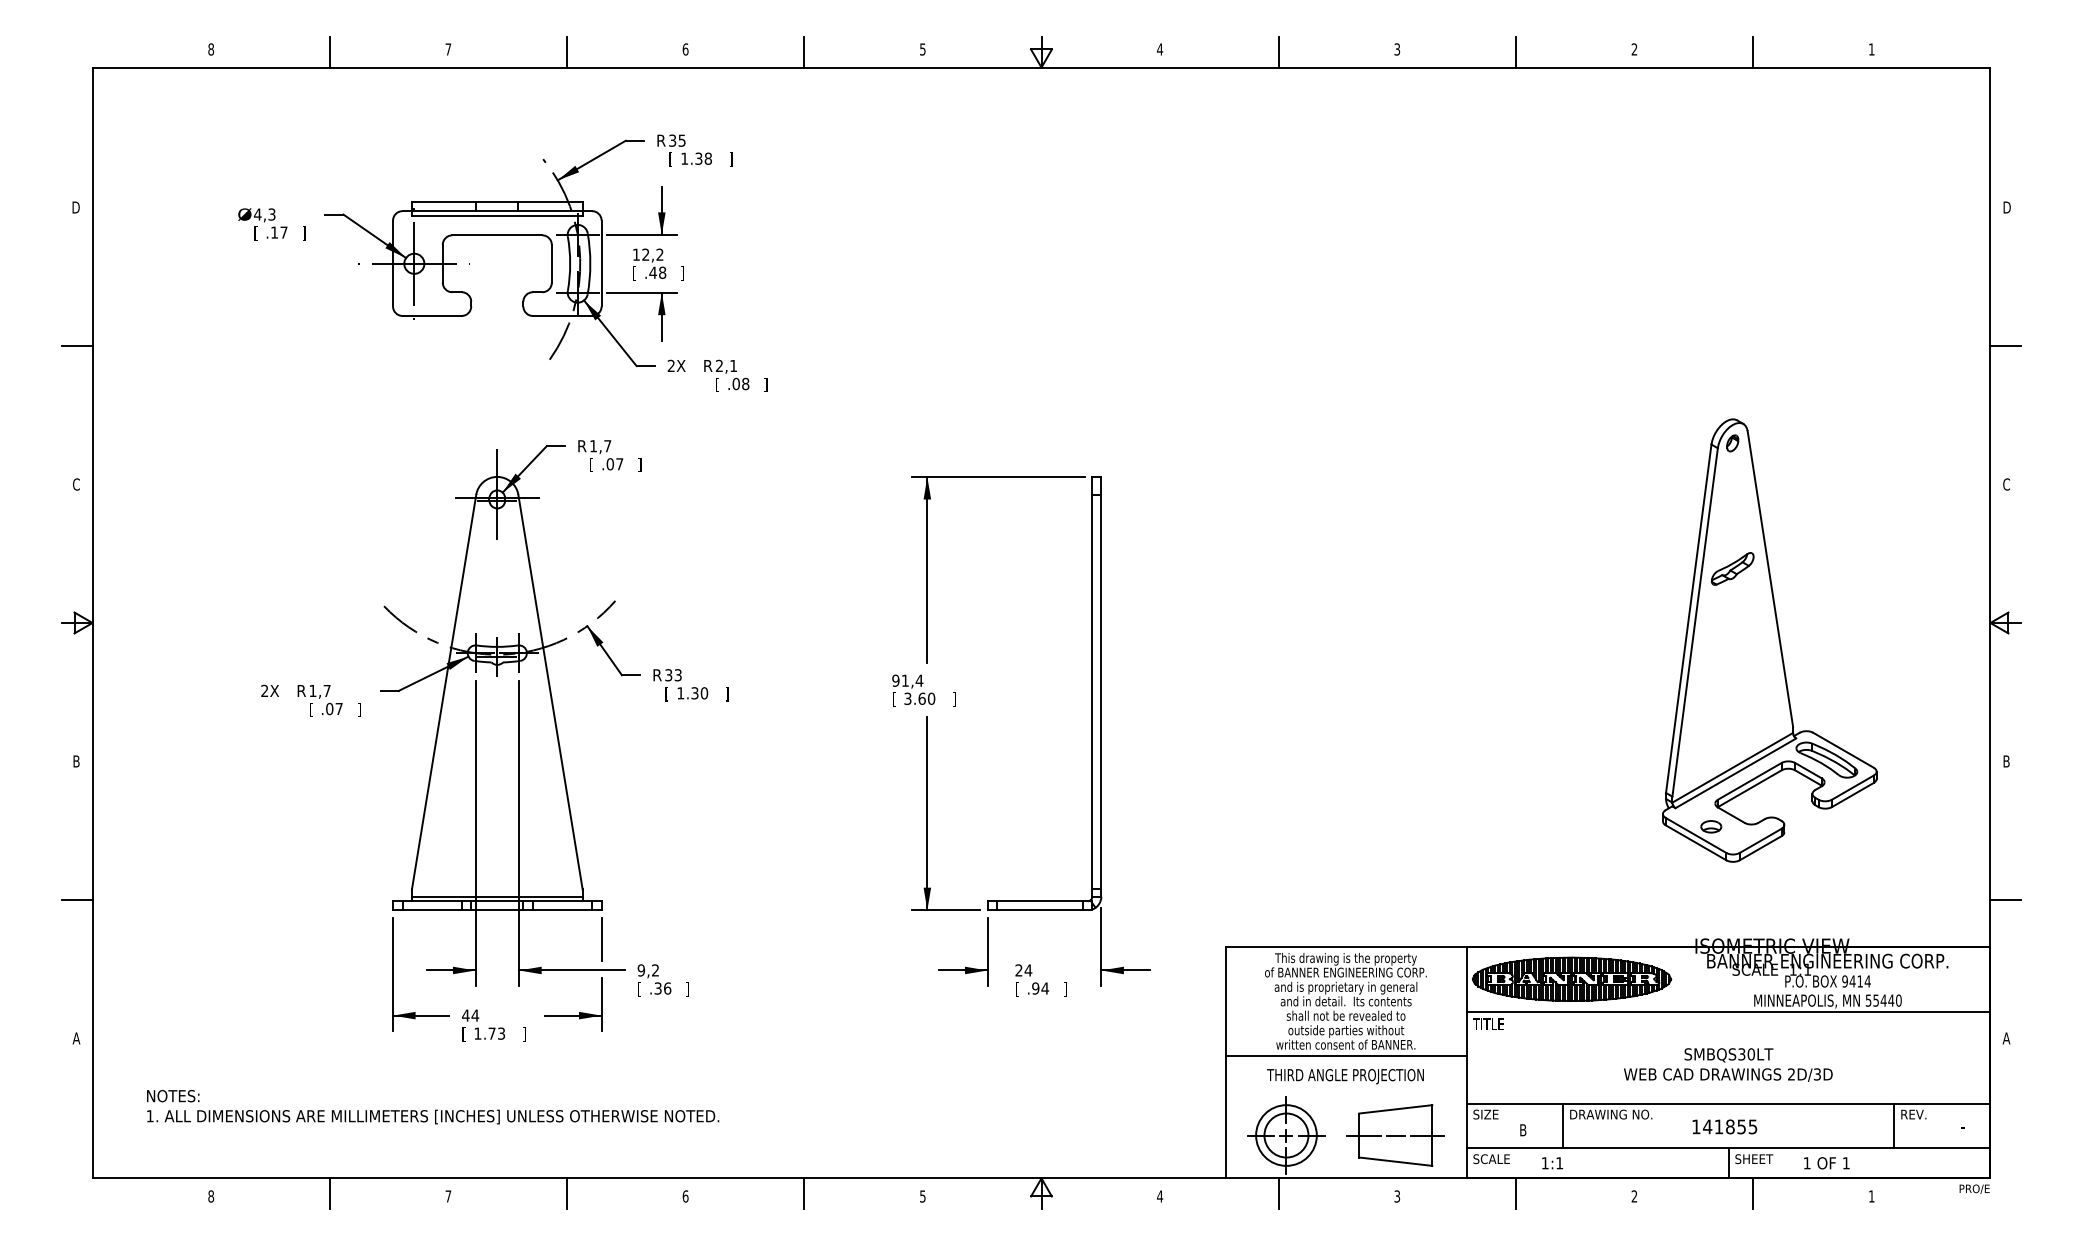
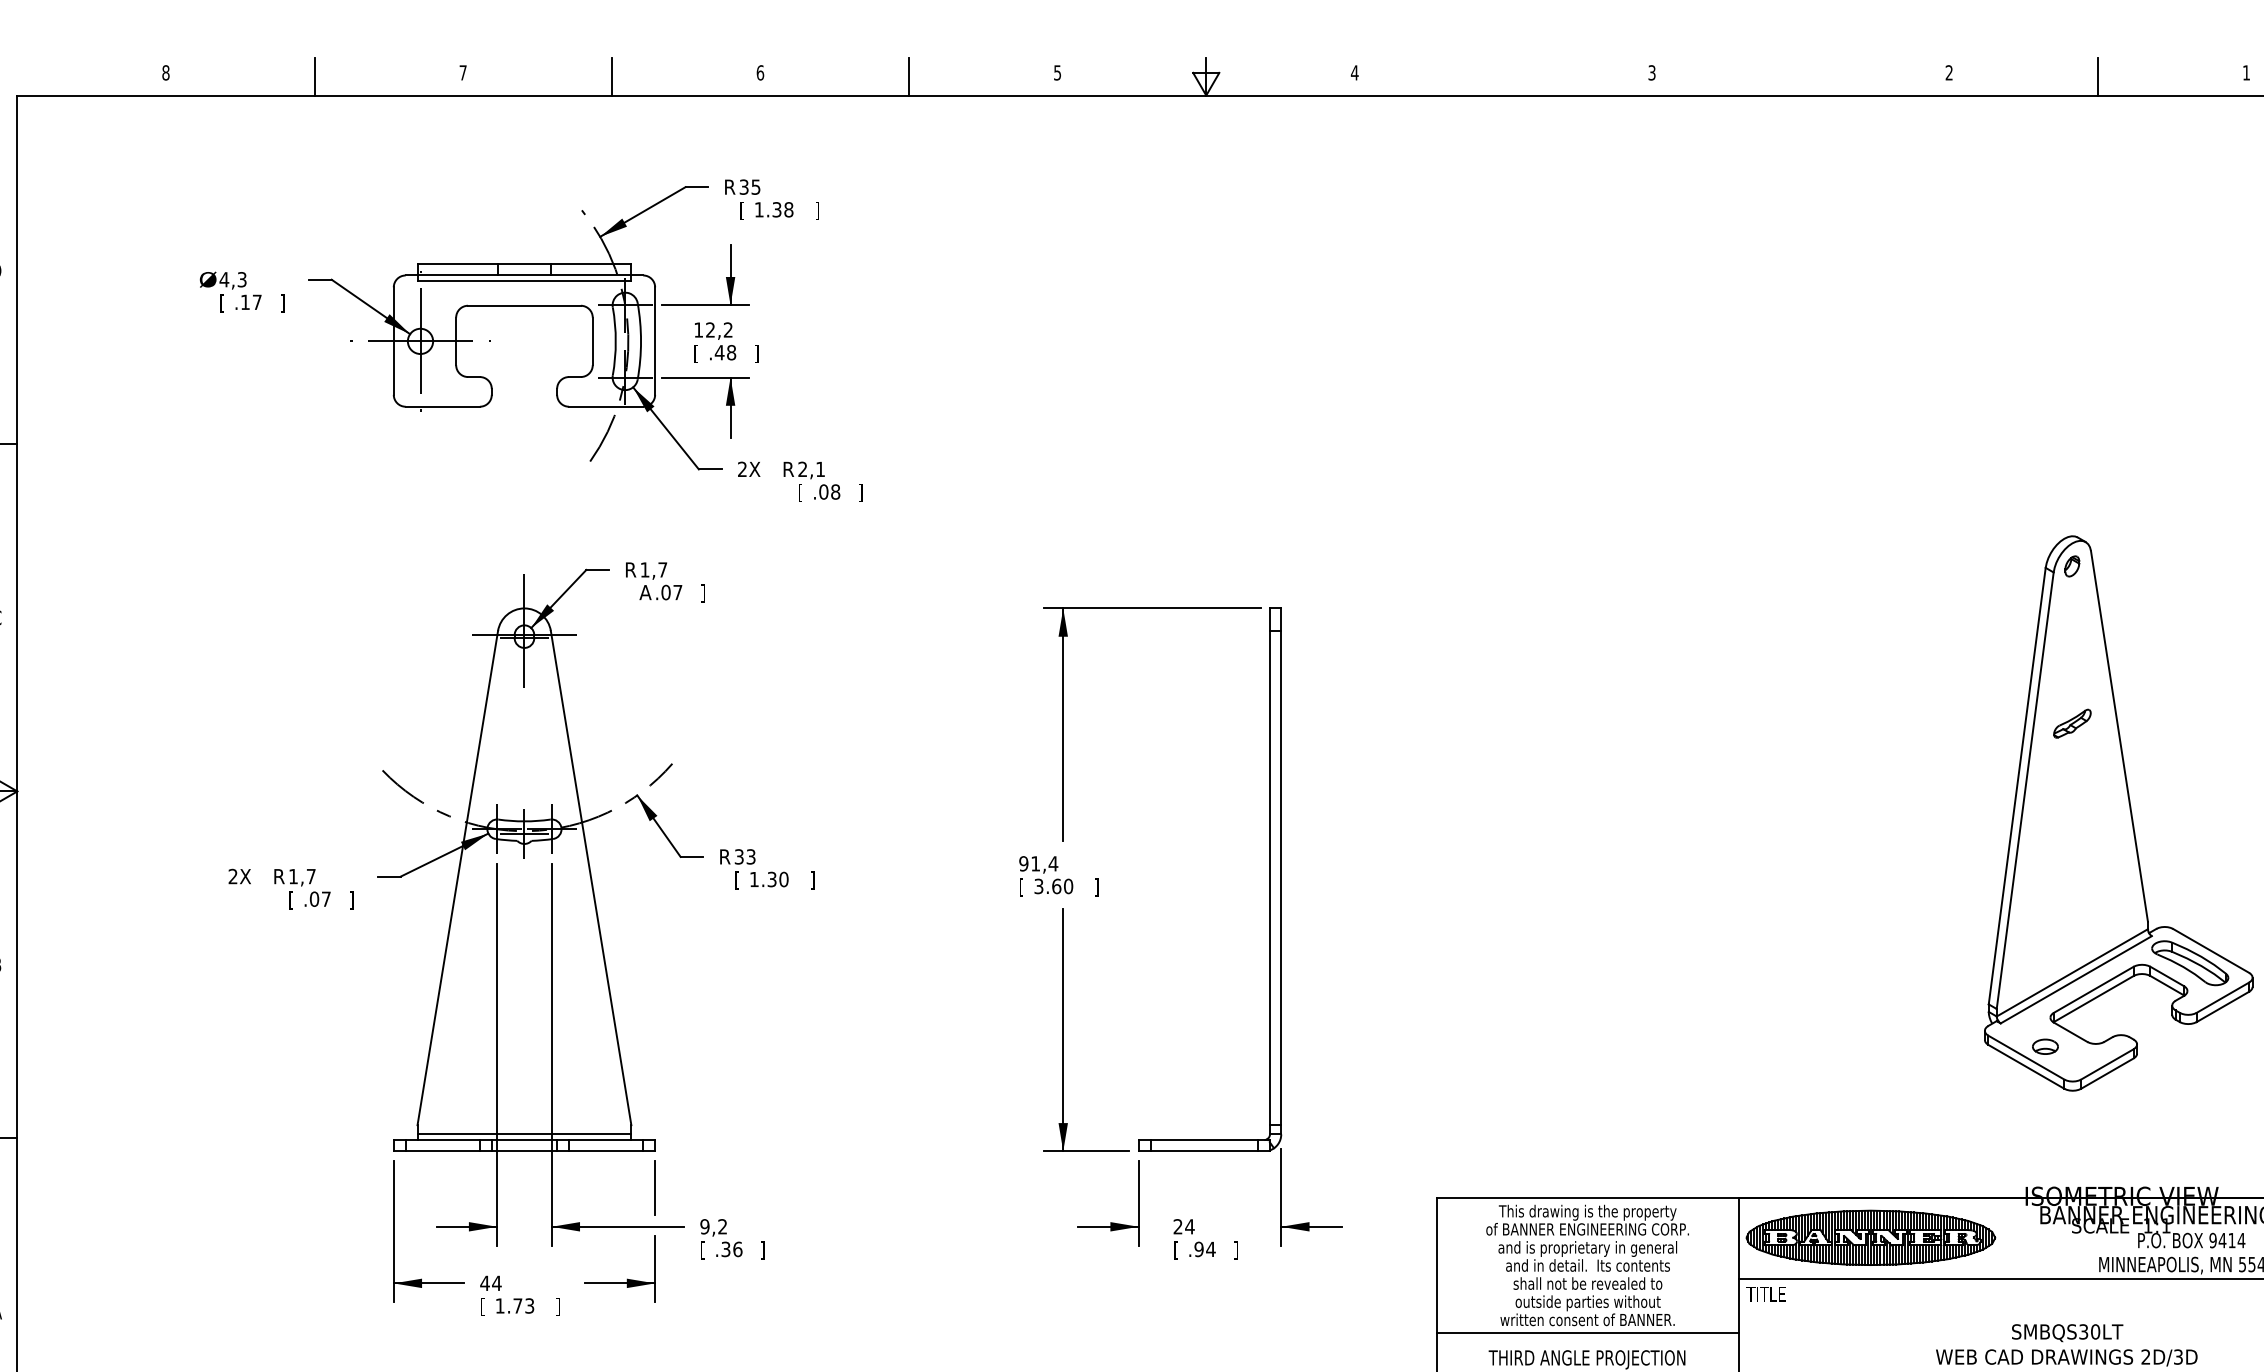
line: (1278, 52) -> (1503, 76), removed
line: (1515, 52) -> (1800, 76), removed
text: (593, 464) -> (644, 592), [ -> A
part: (1732, 568) -> (2072, 723), size x0.7

